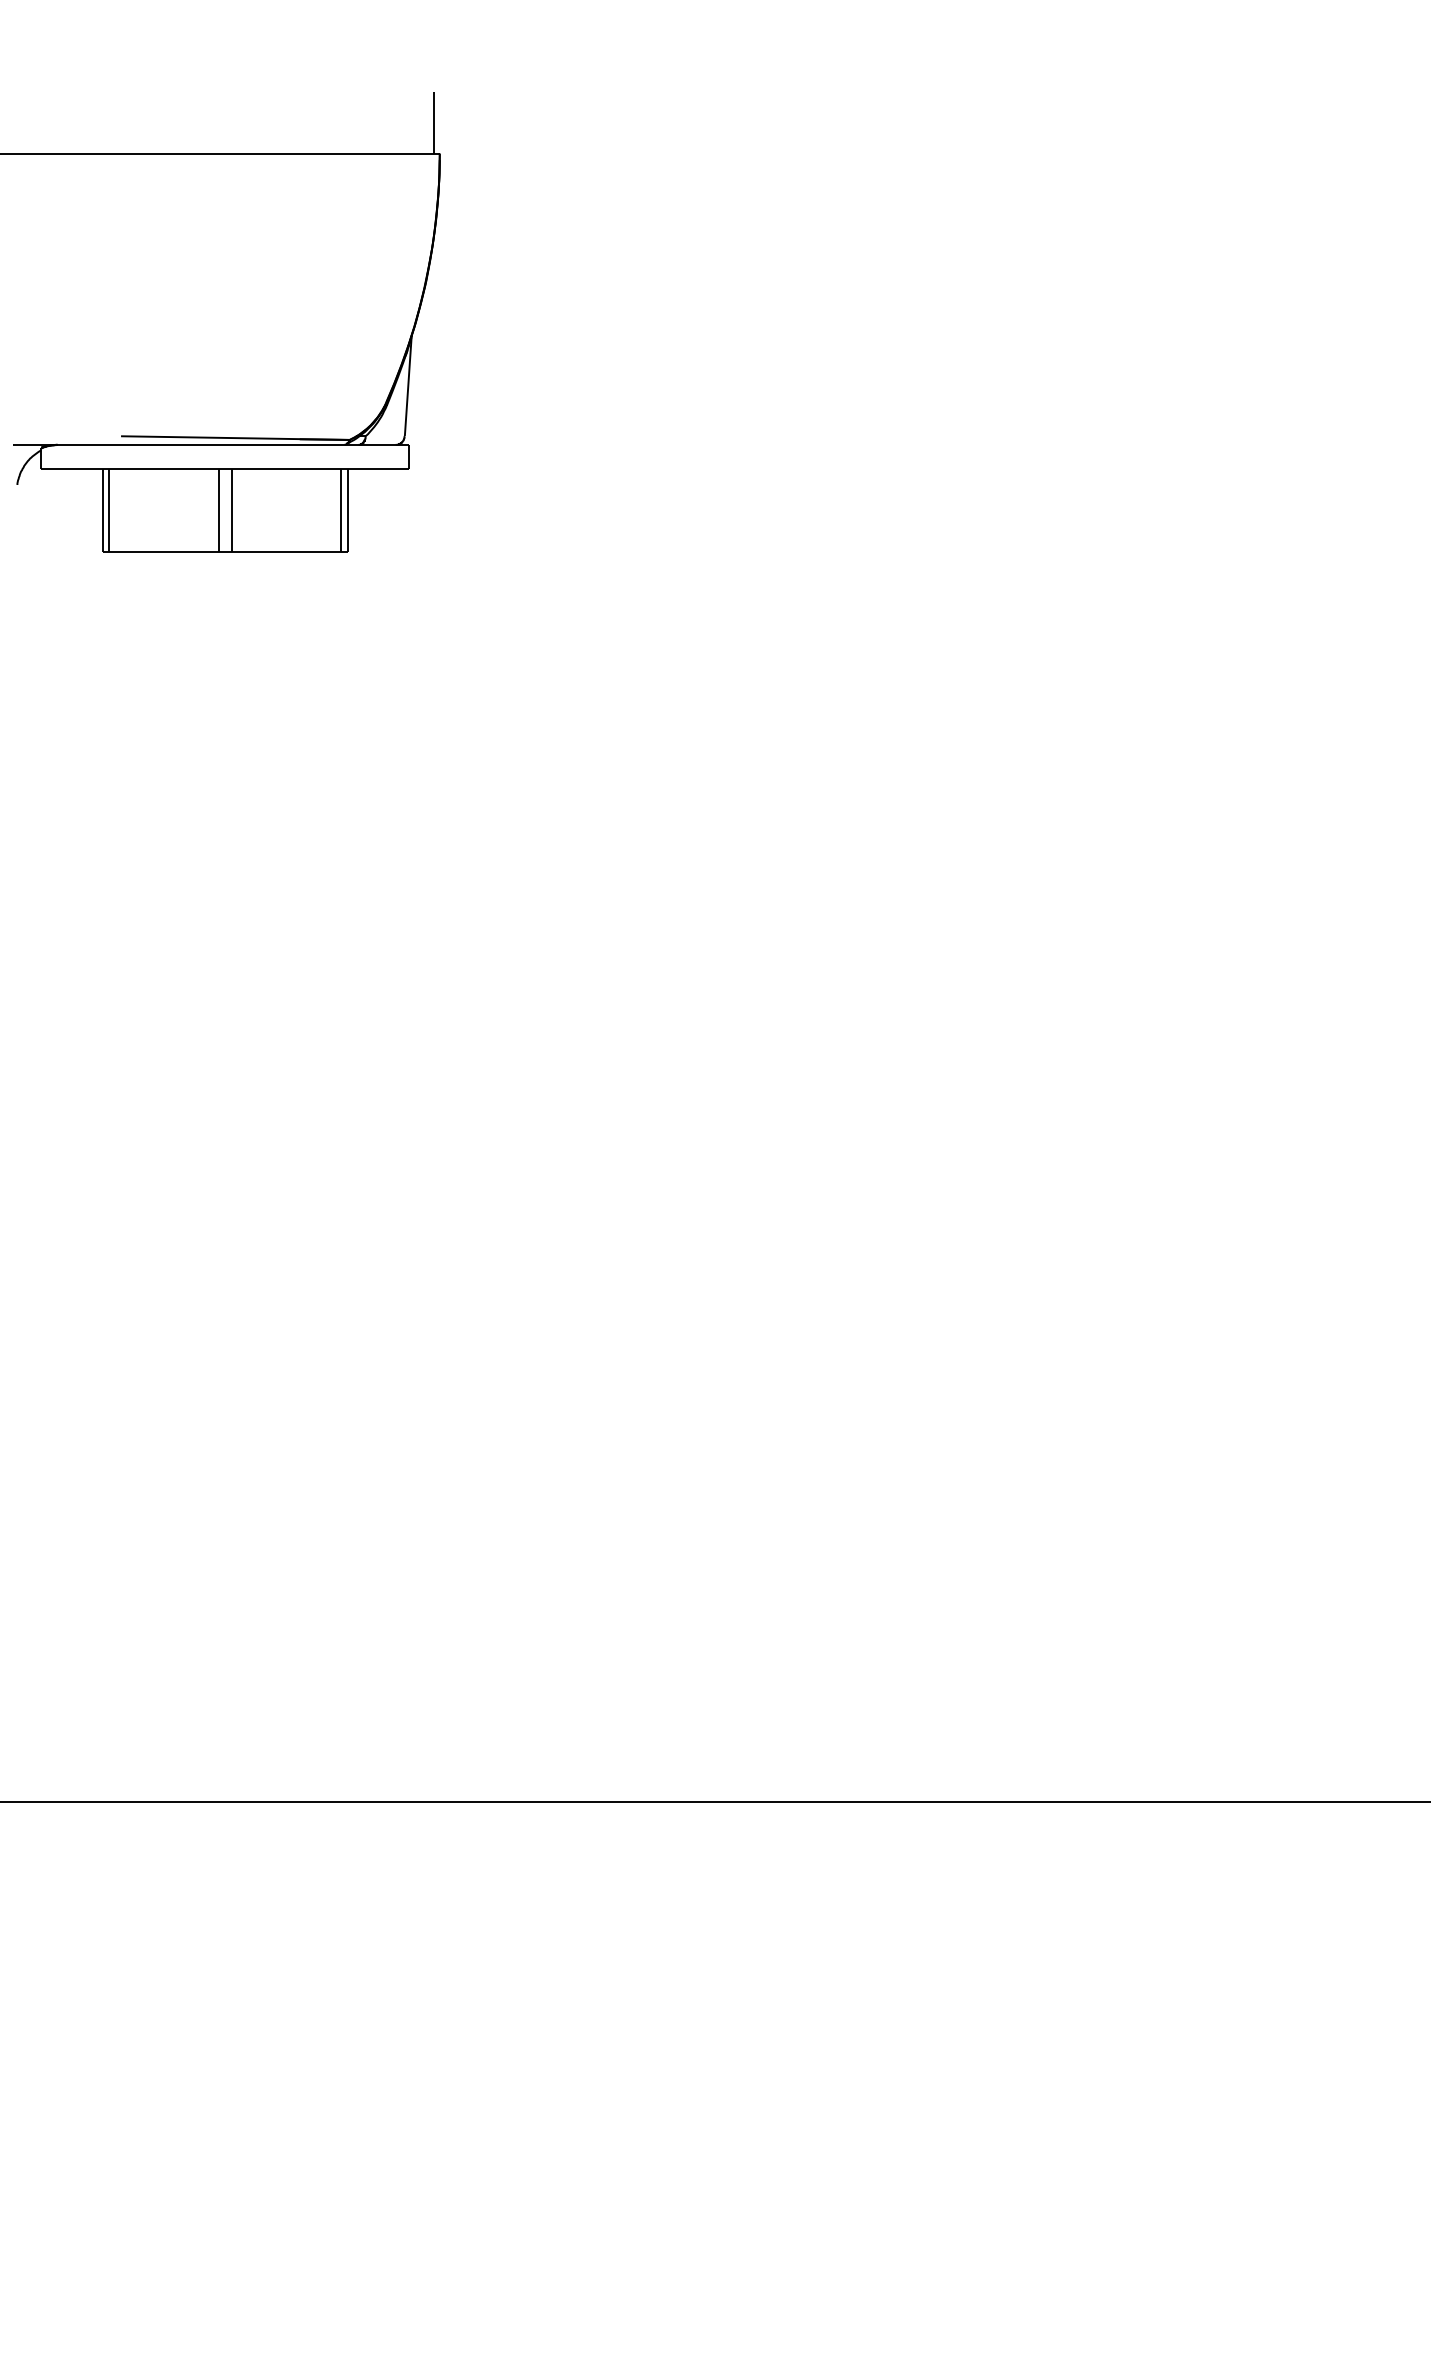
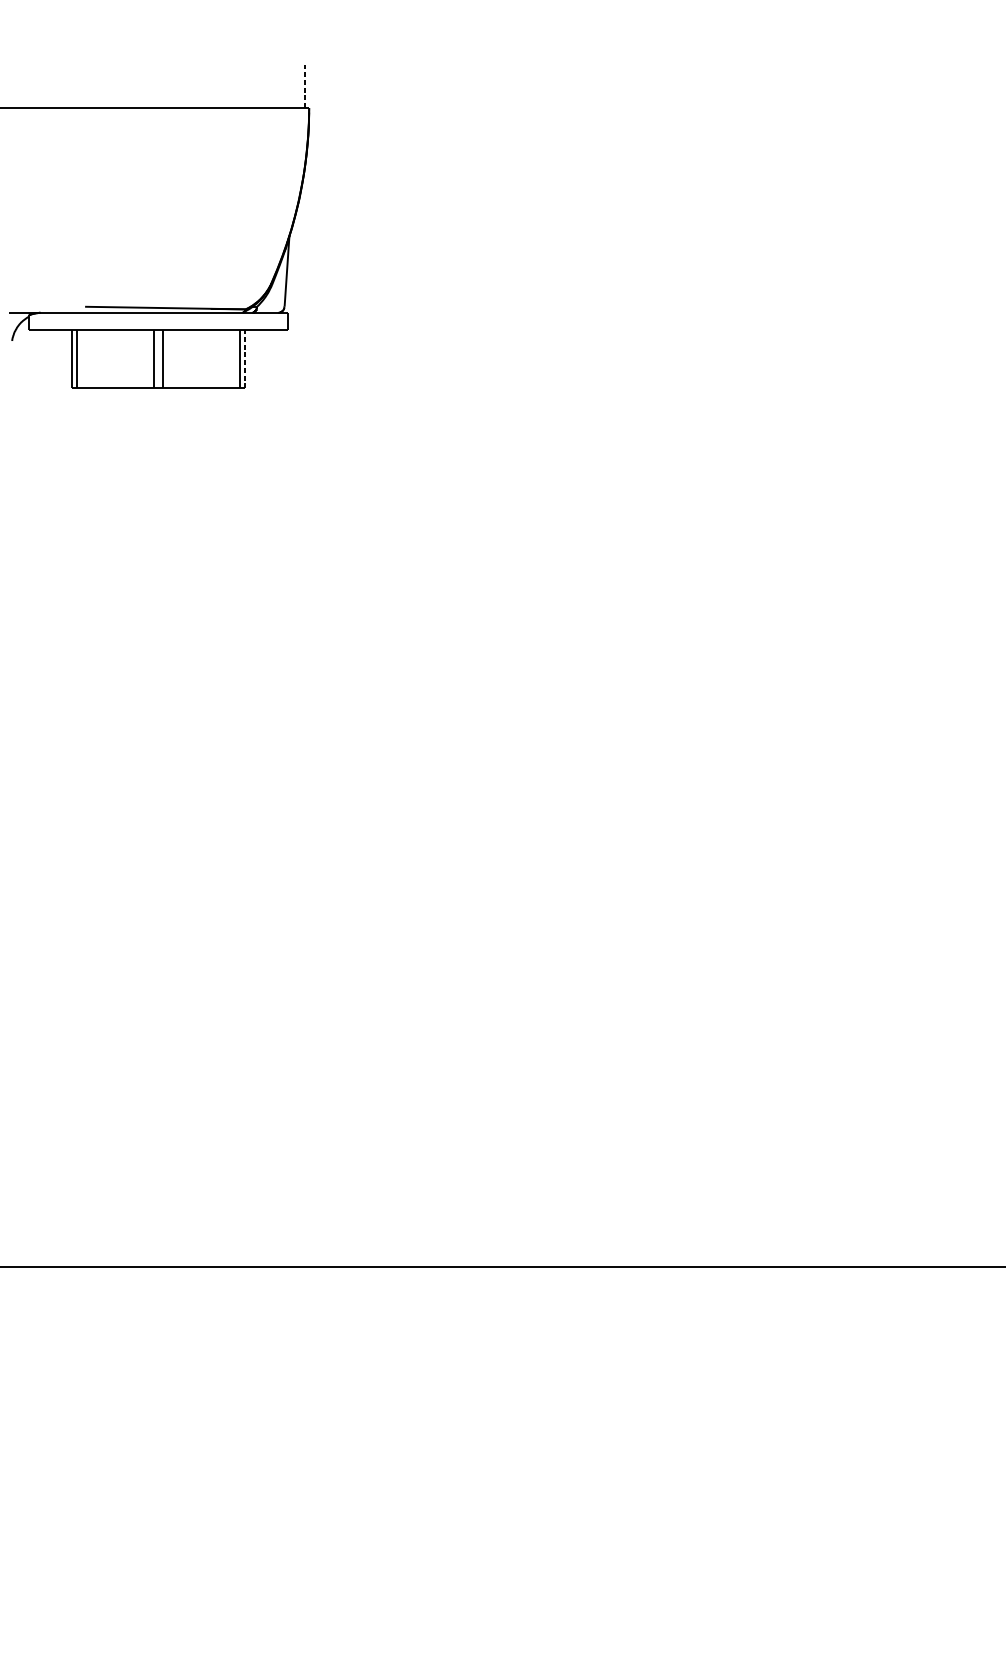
line: (433, 123) -> (304, 86), solid -> dashed
line: (347, 510) -> (244, 358), solid -> dashed

